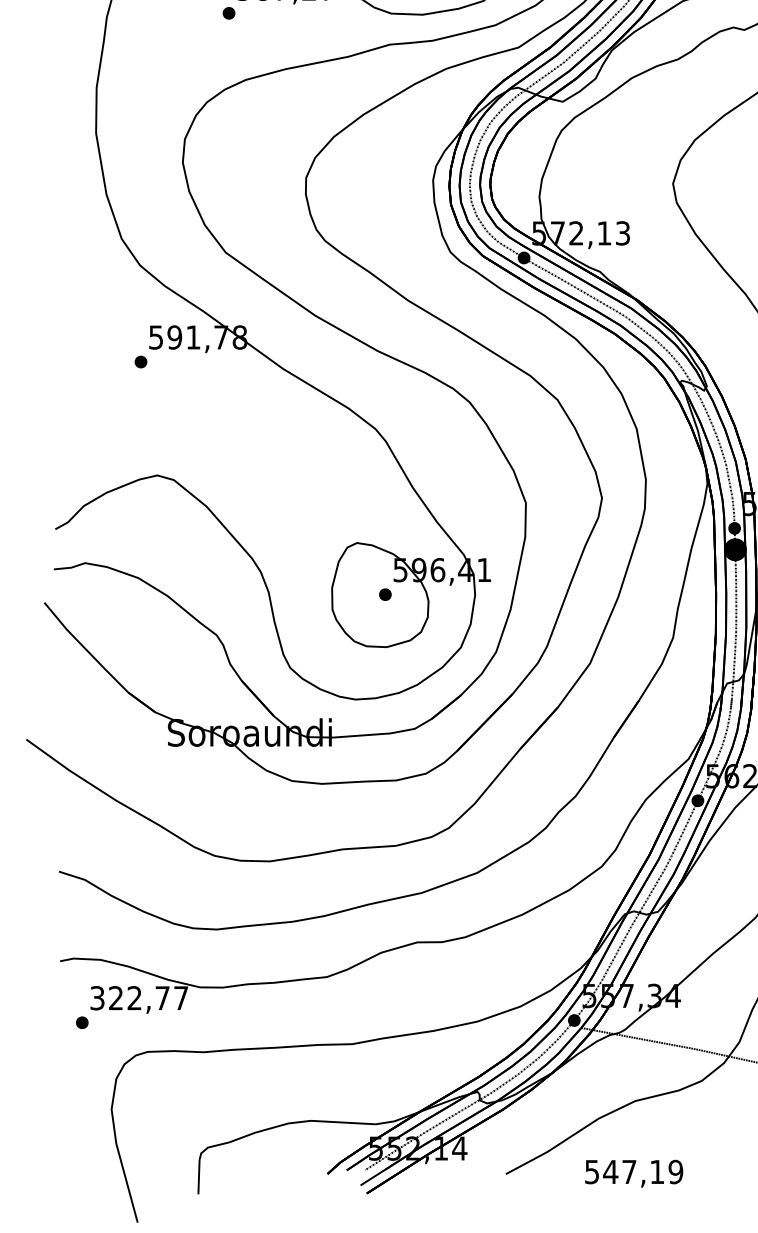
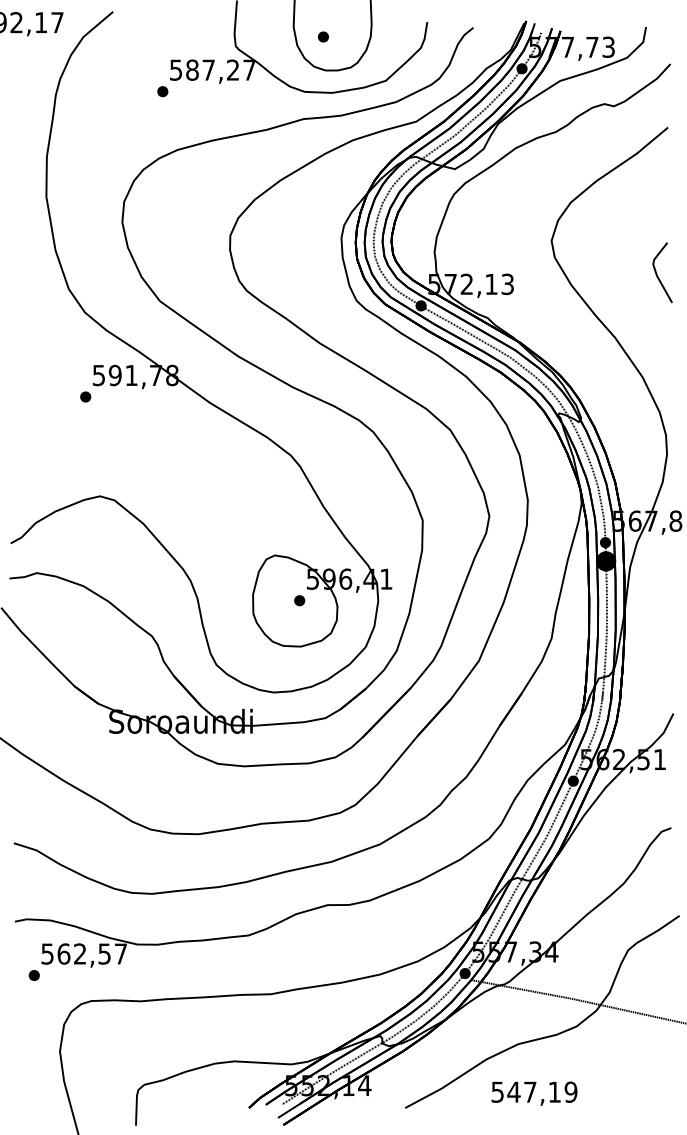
text: (130, 997) -> (76, 953), 322,77 -> 562,57
text: (634, 1173) -> (534, 1093), moved

